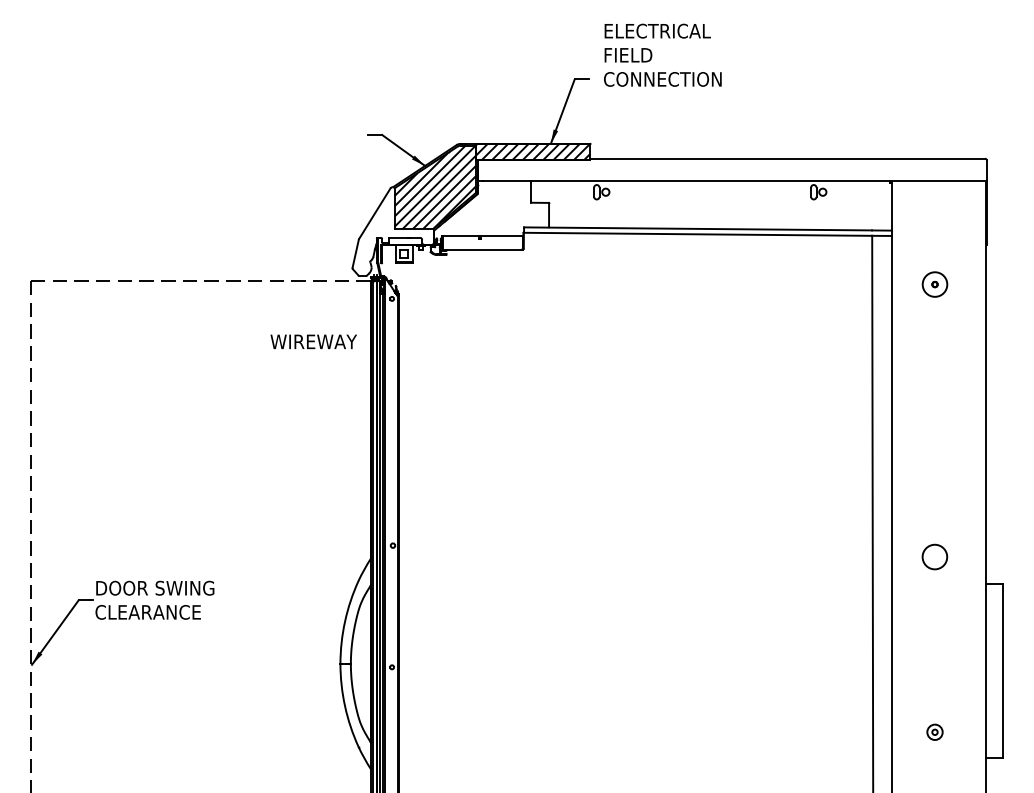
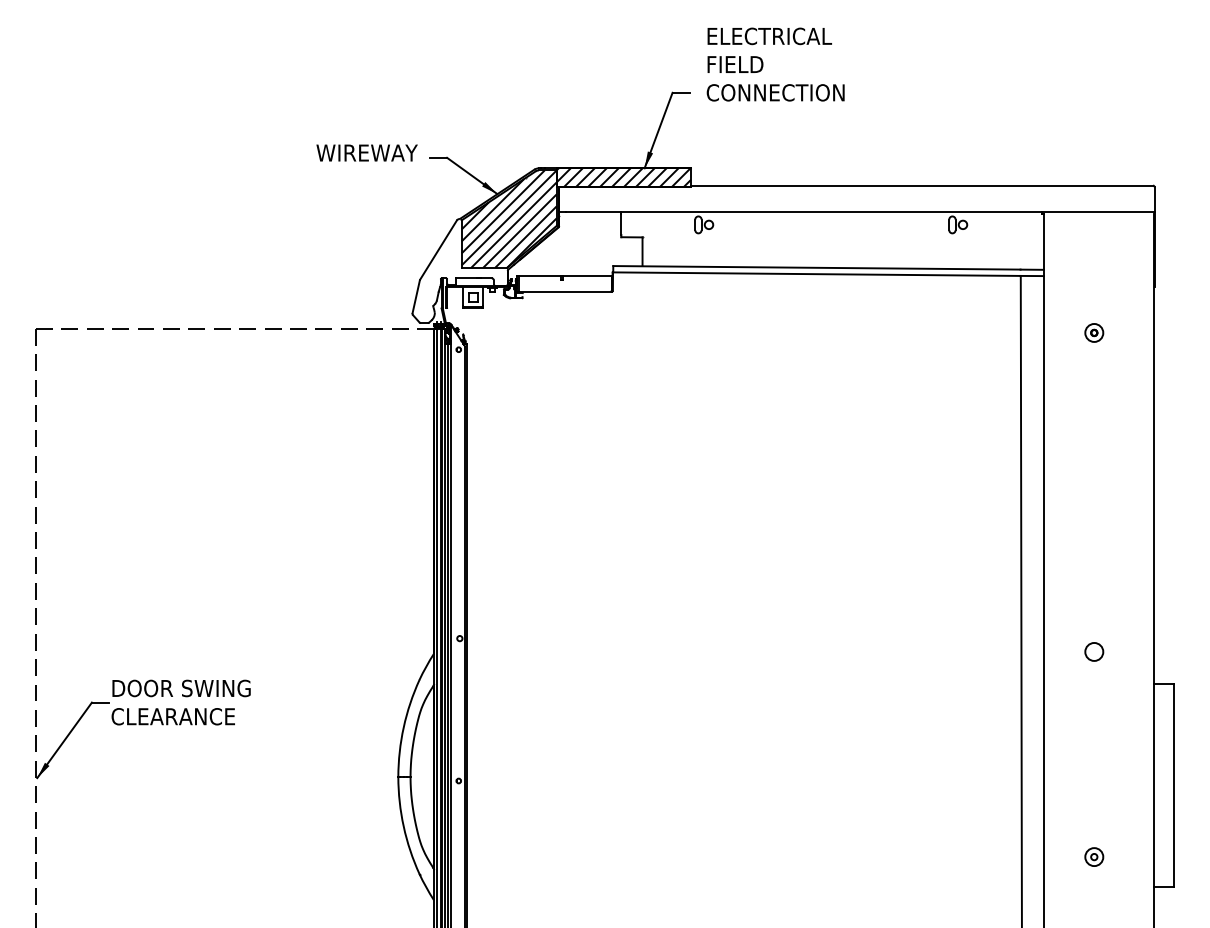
circle: (935, 284) -> (1094, 332), size x0.62
text: (313, 341) -> (366, 152), moved
circle: (935, 556) -> (1094, 651), size x0.62

